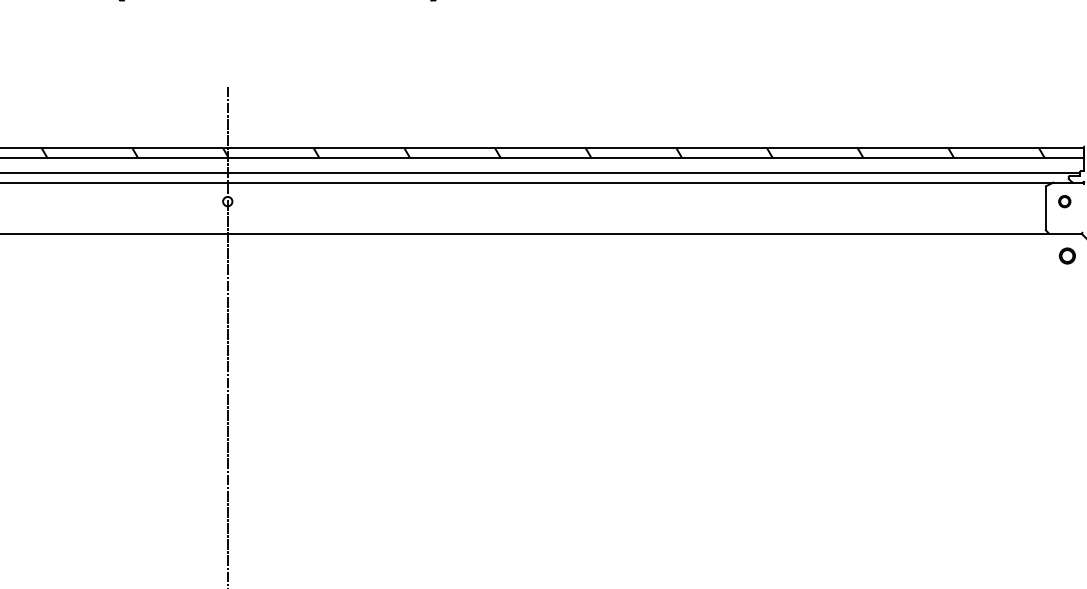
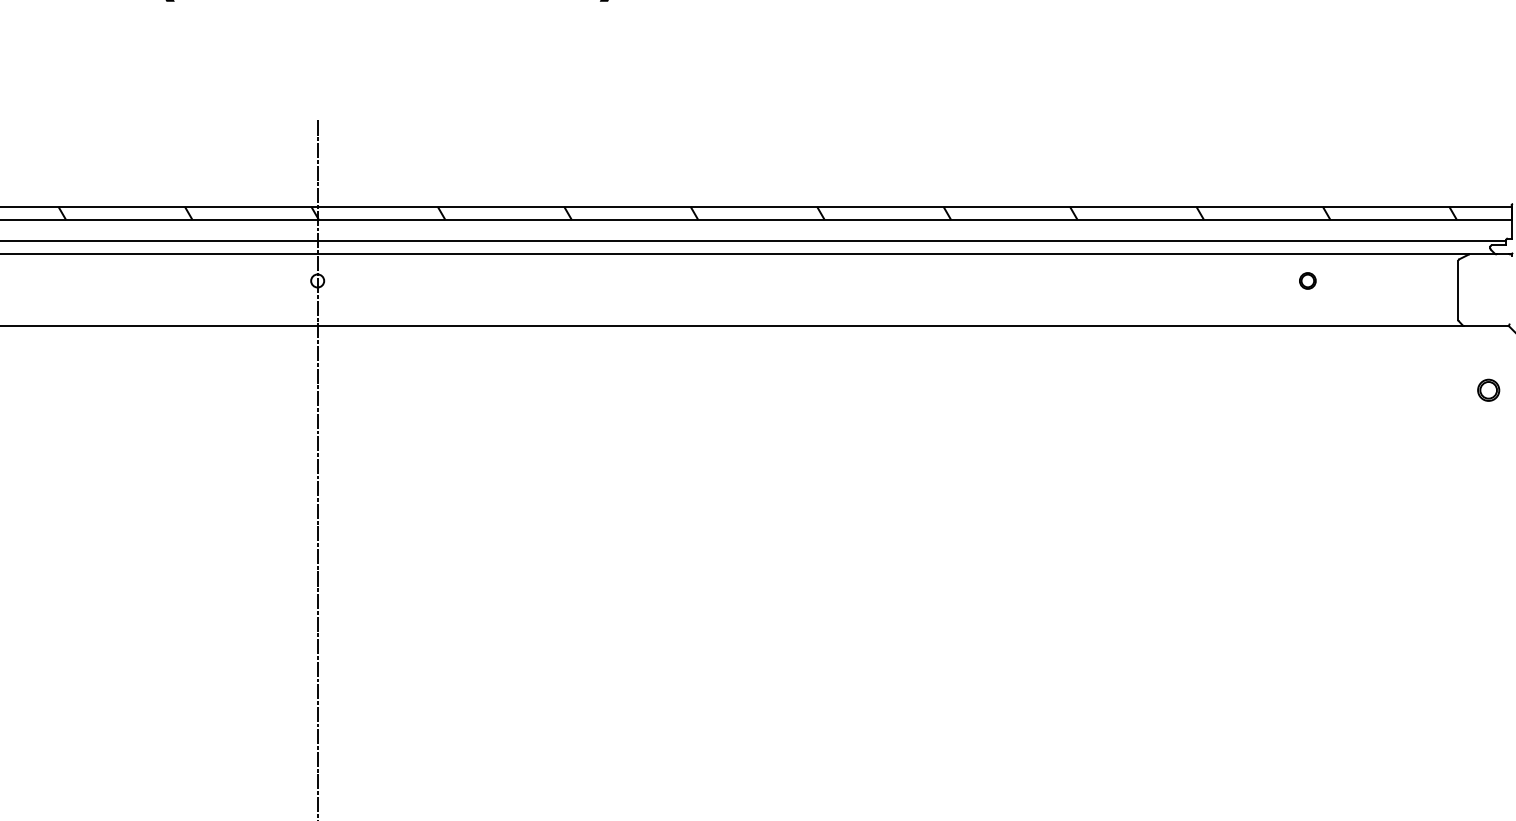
part: (1064, 201) -> (1307, 280), moved
circle: (1067, 255) -> (1488, 389), moved

